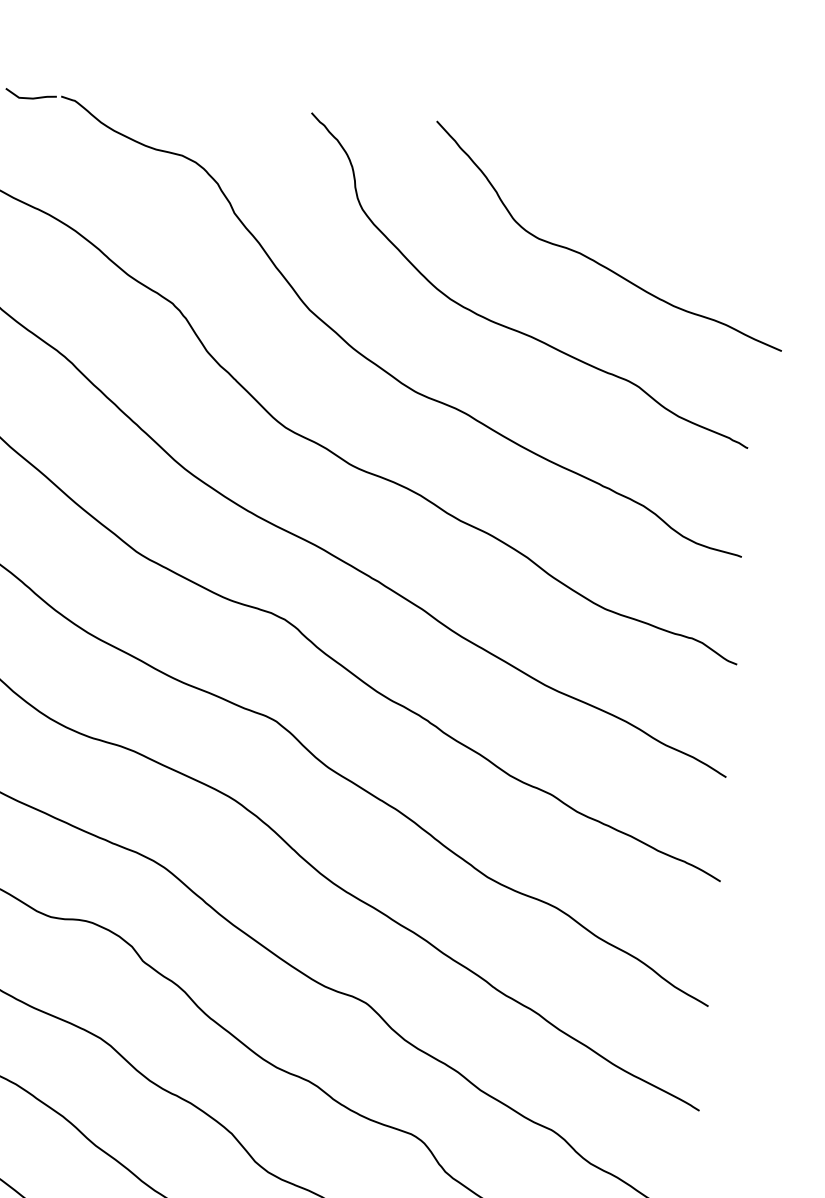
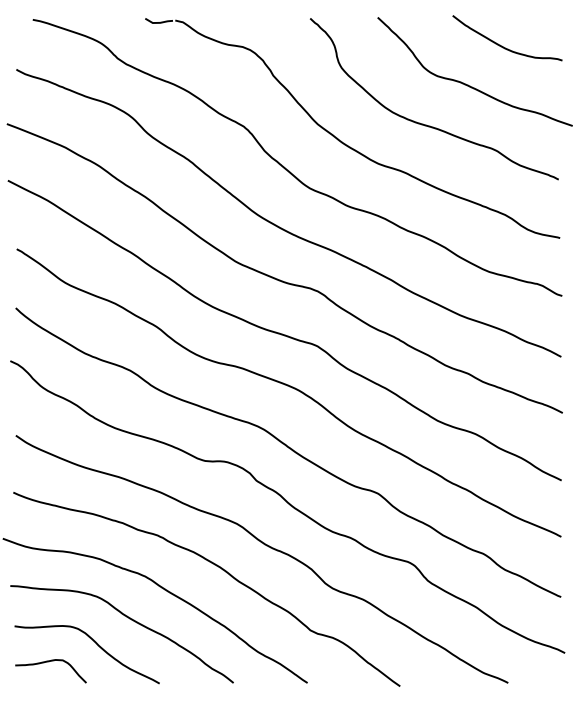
curve: (665, 193) -> (503, 46), added

